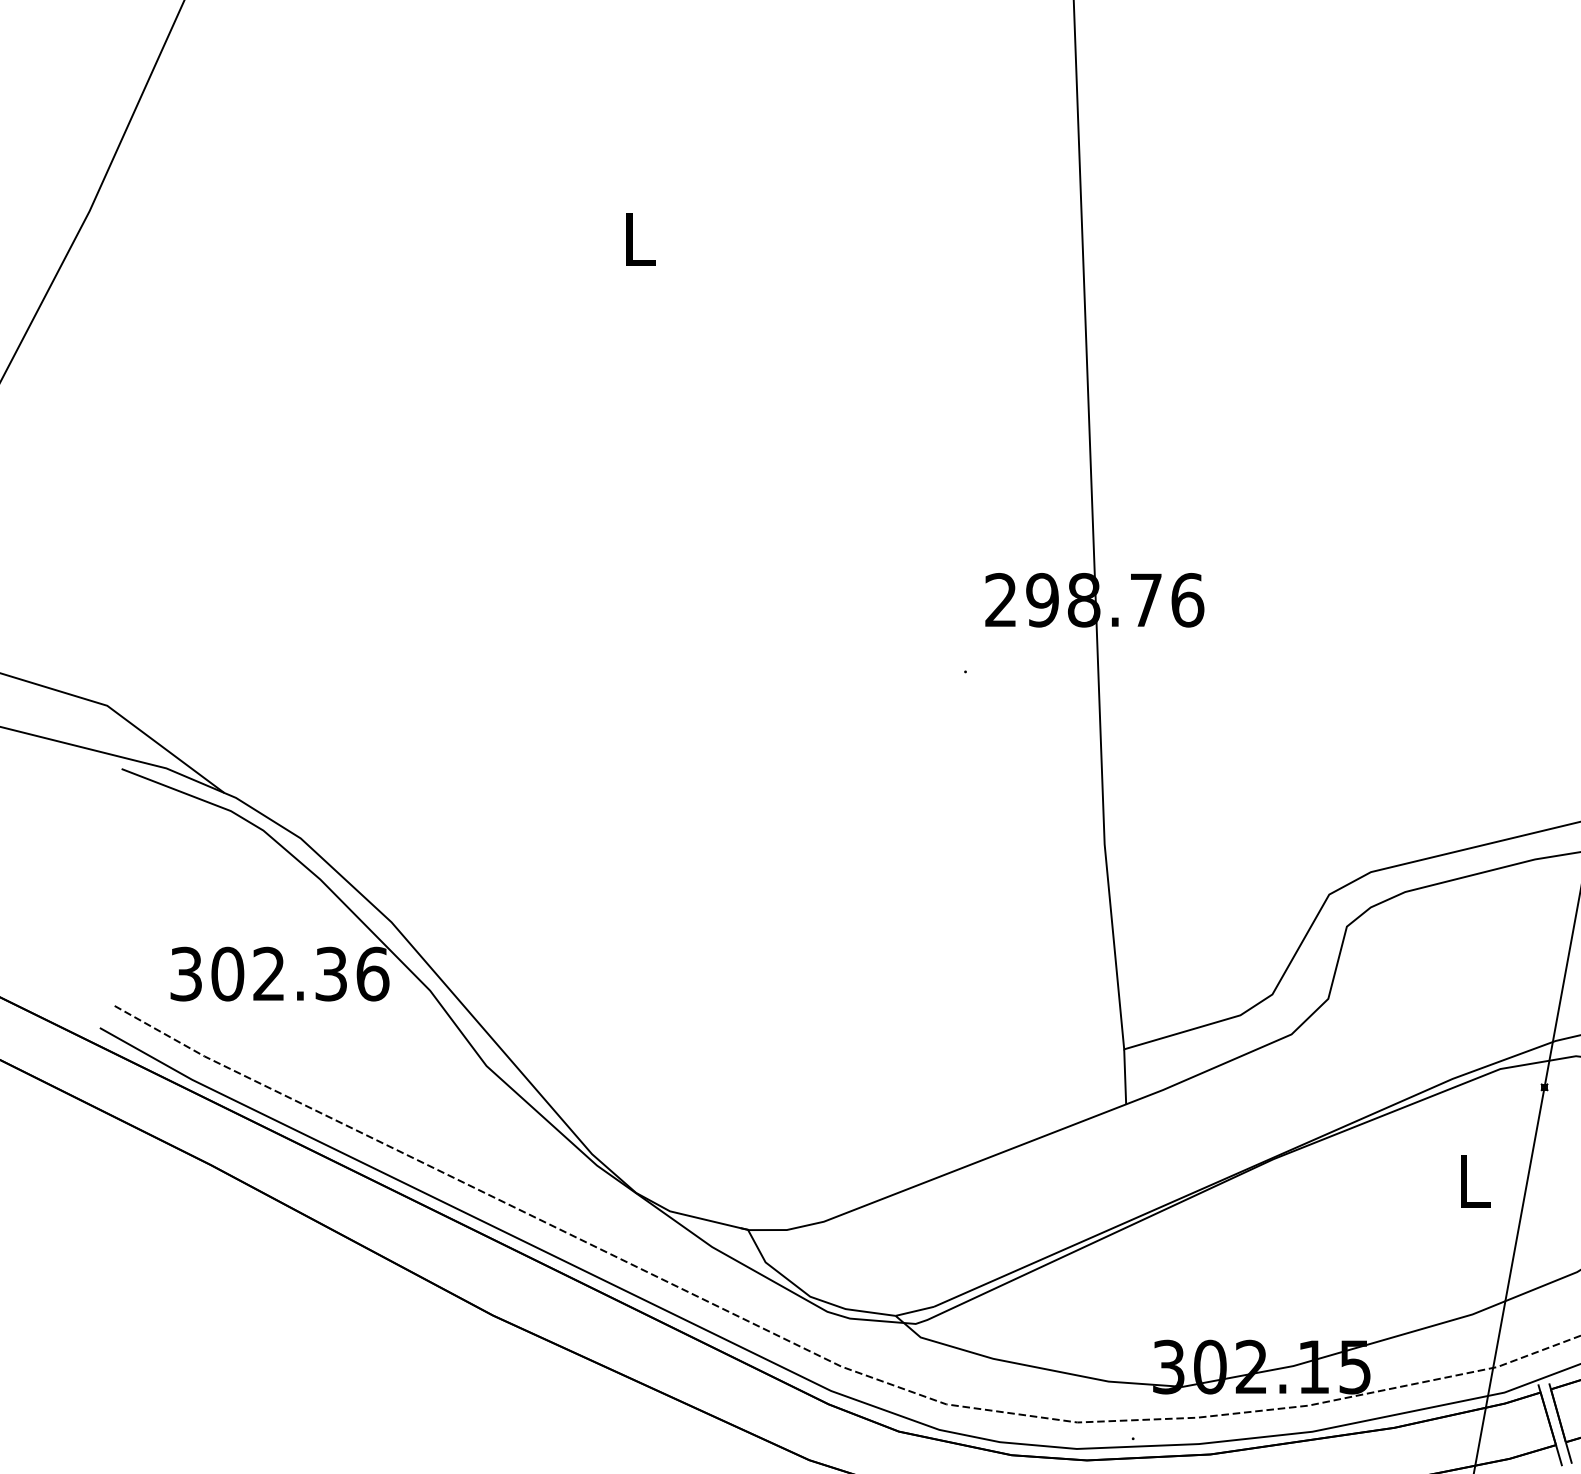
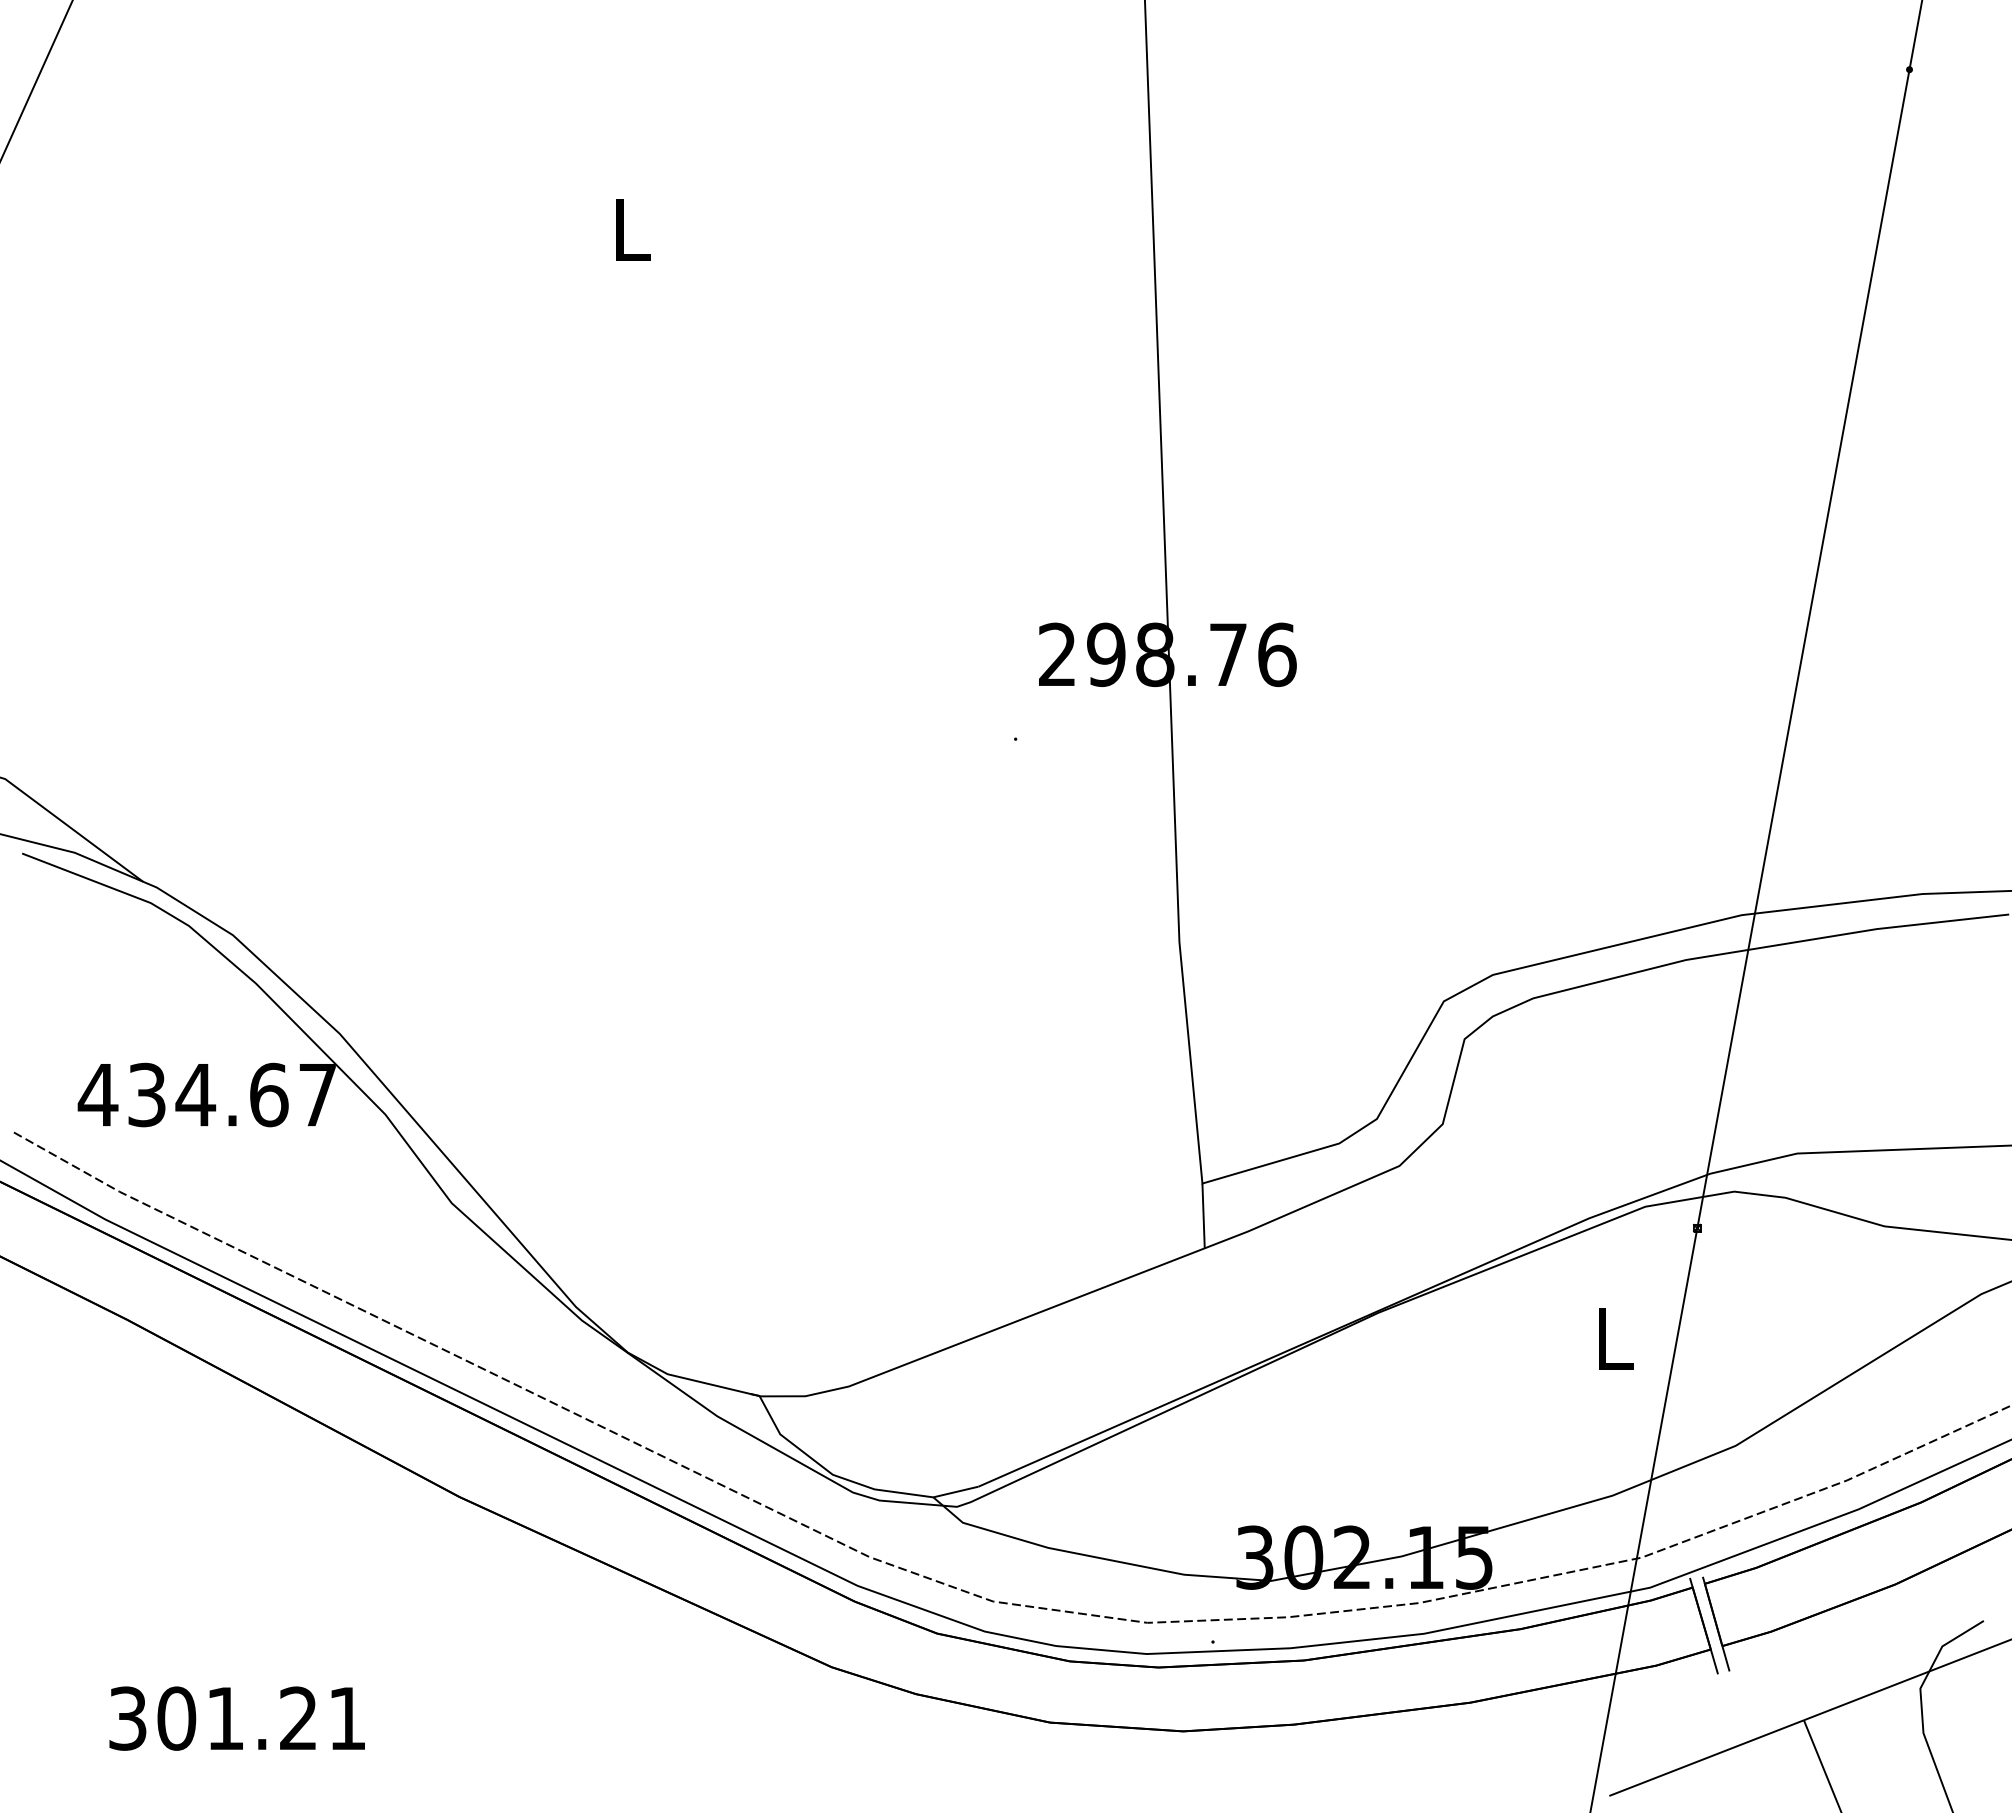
text: (279, 973) -> (207, 1094), 302.36 -> 434.67

